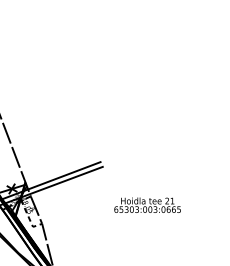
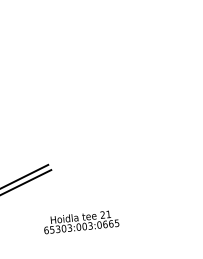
text: (147, 204) -> (80, 221), moved

